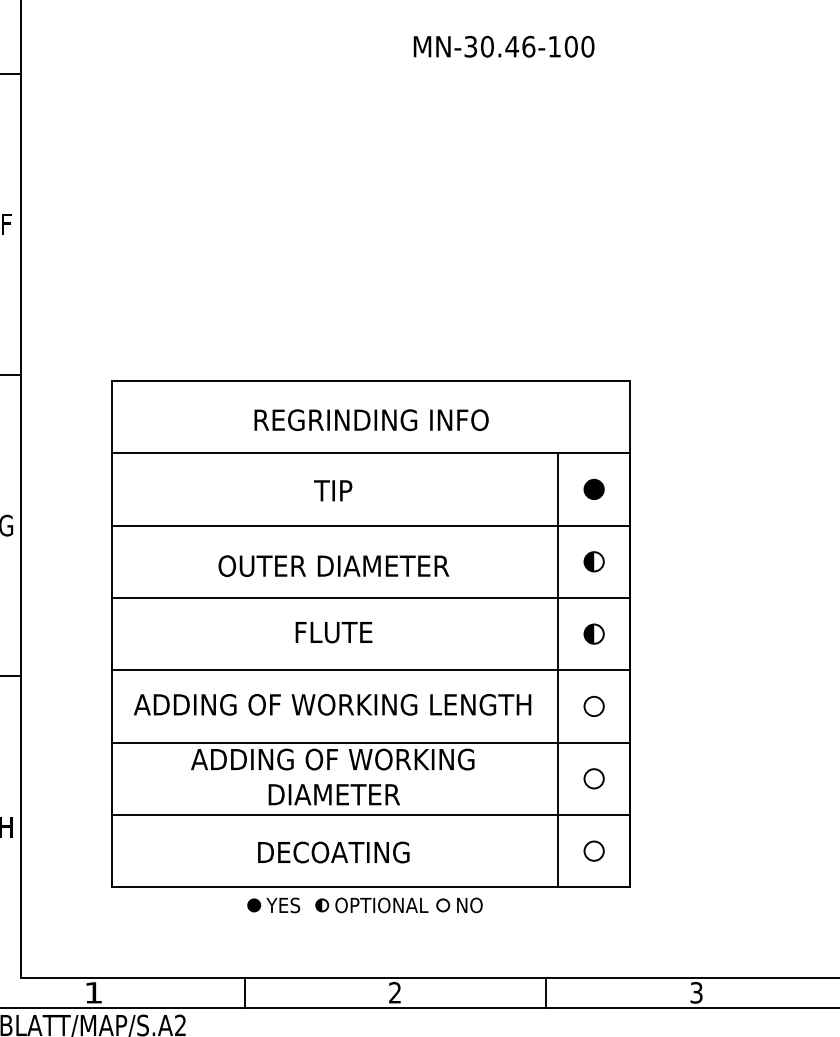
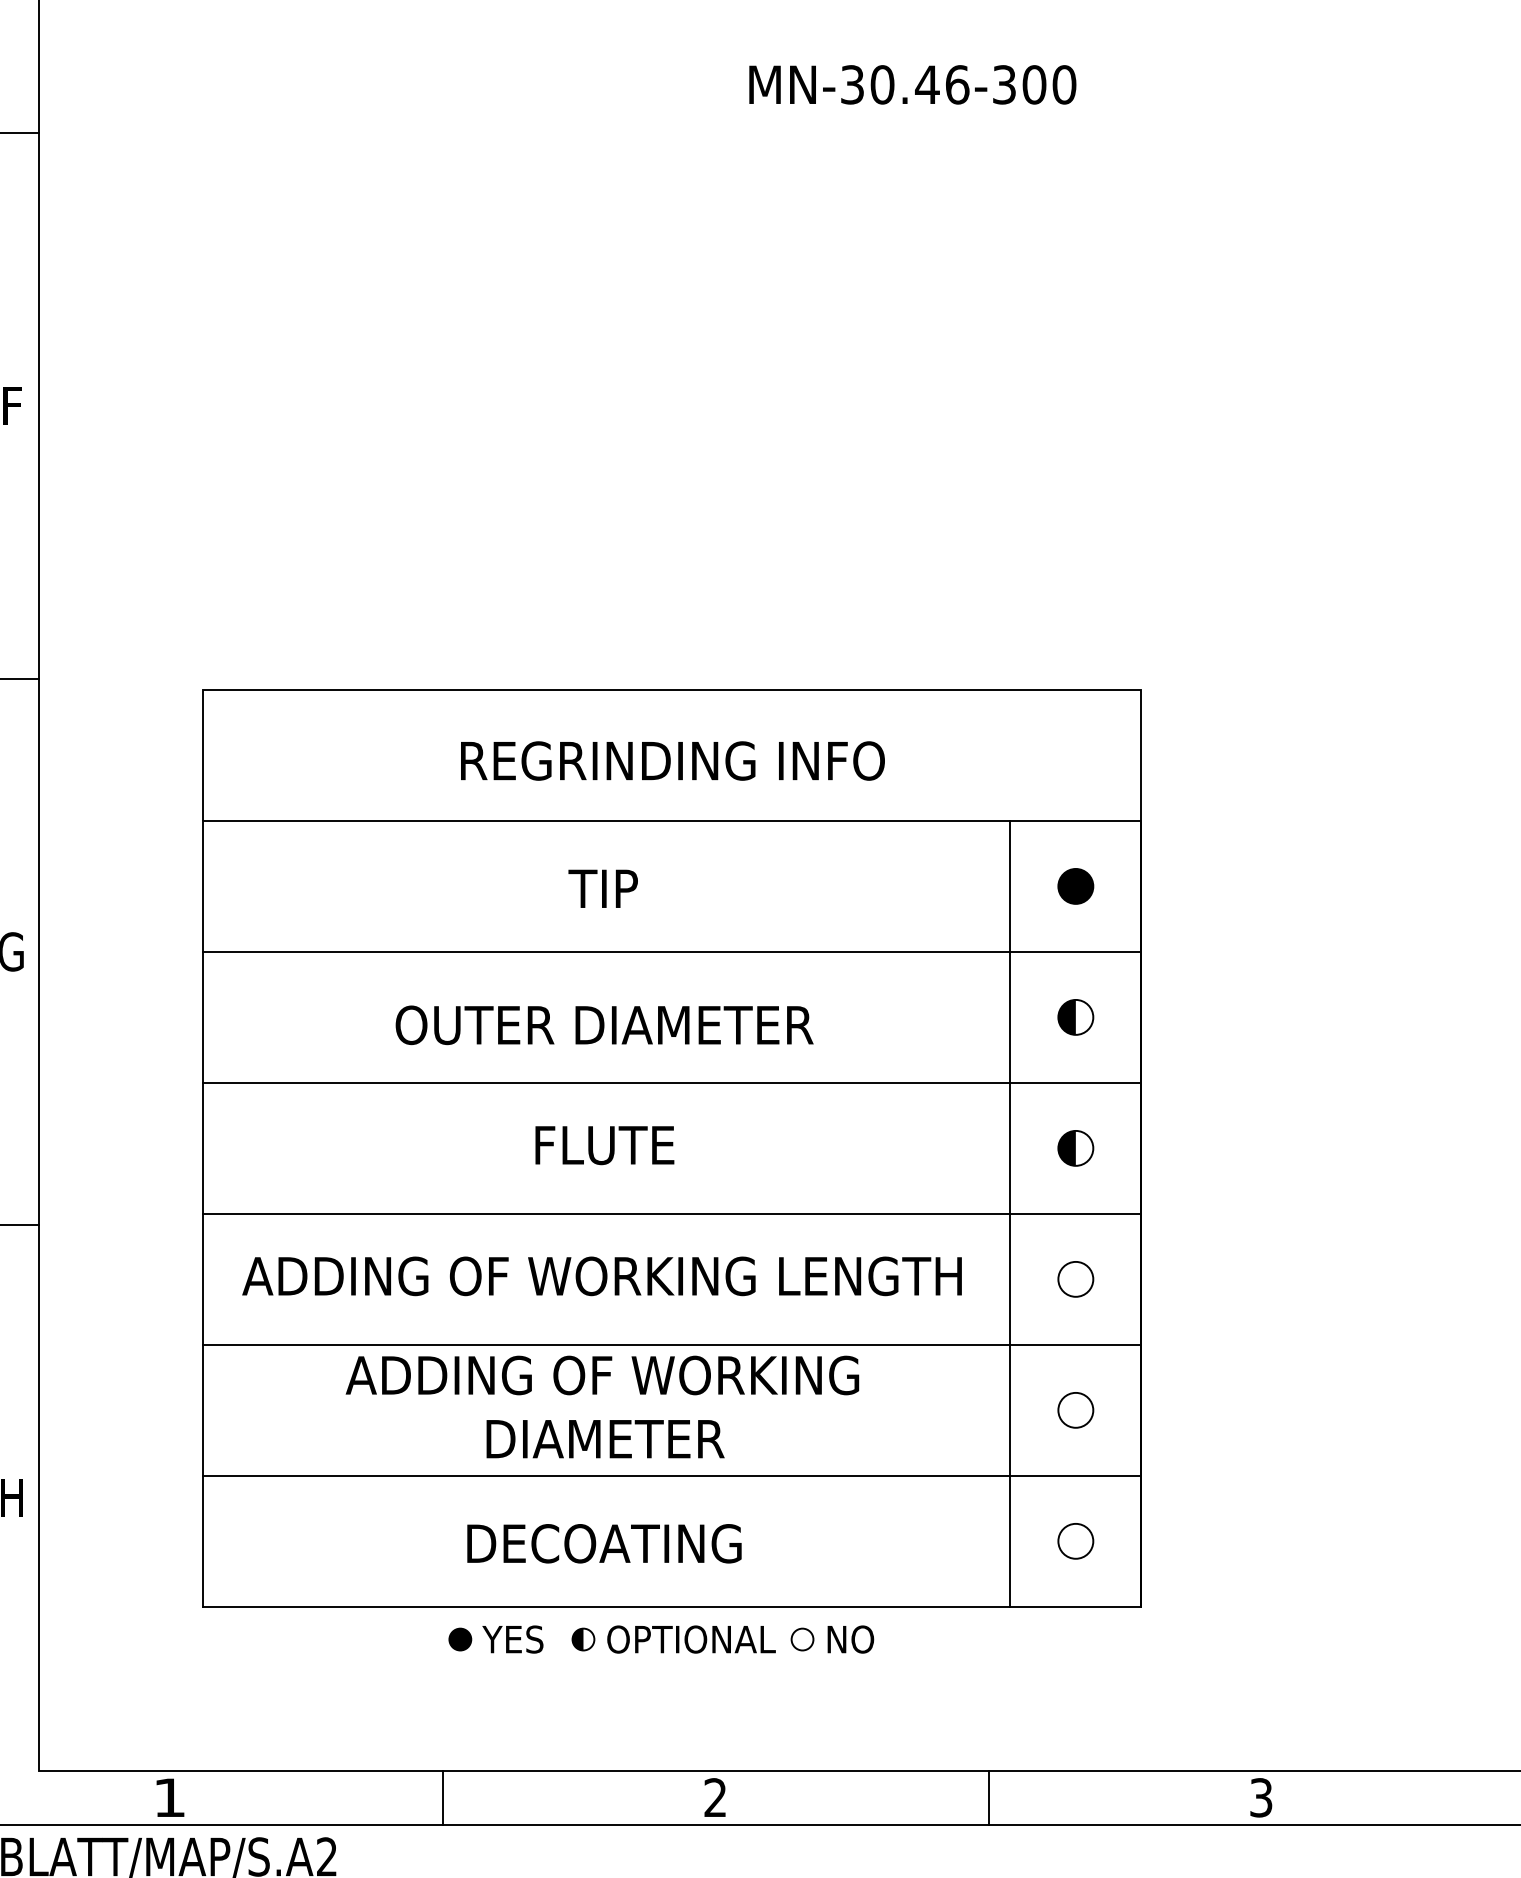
text: (554, 46) -> (1004, 84), MN-30.46-100 -> MN-30.46-300

